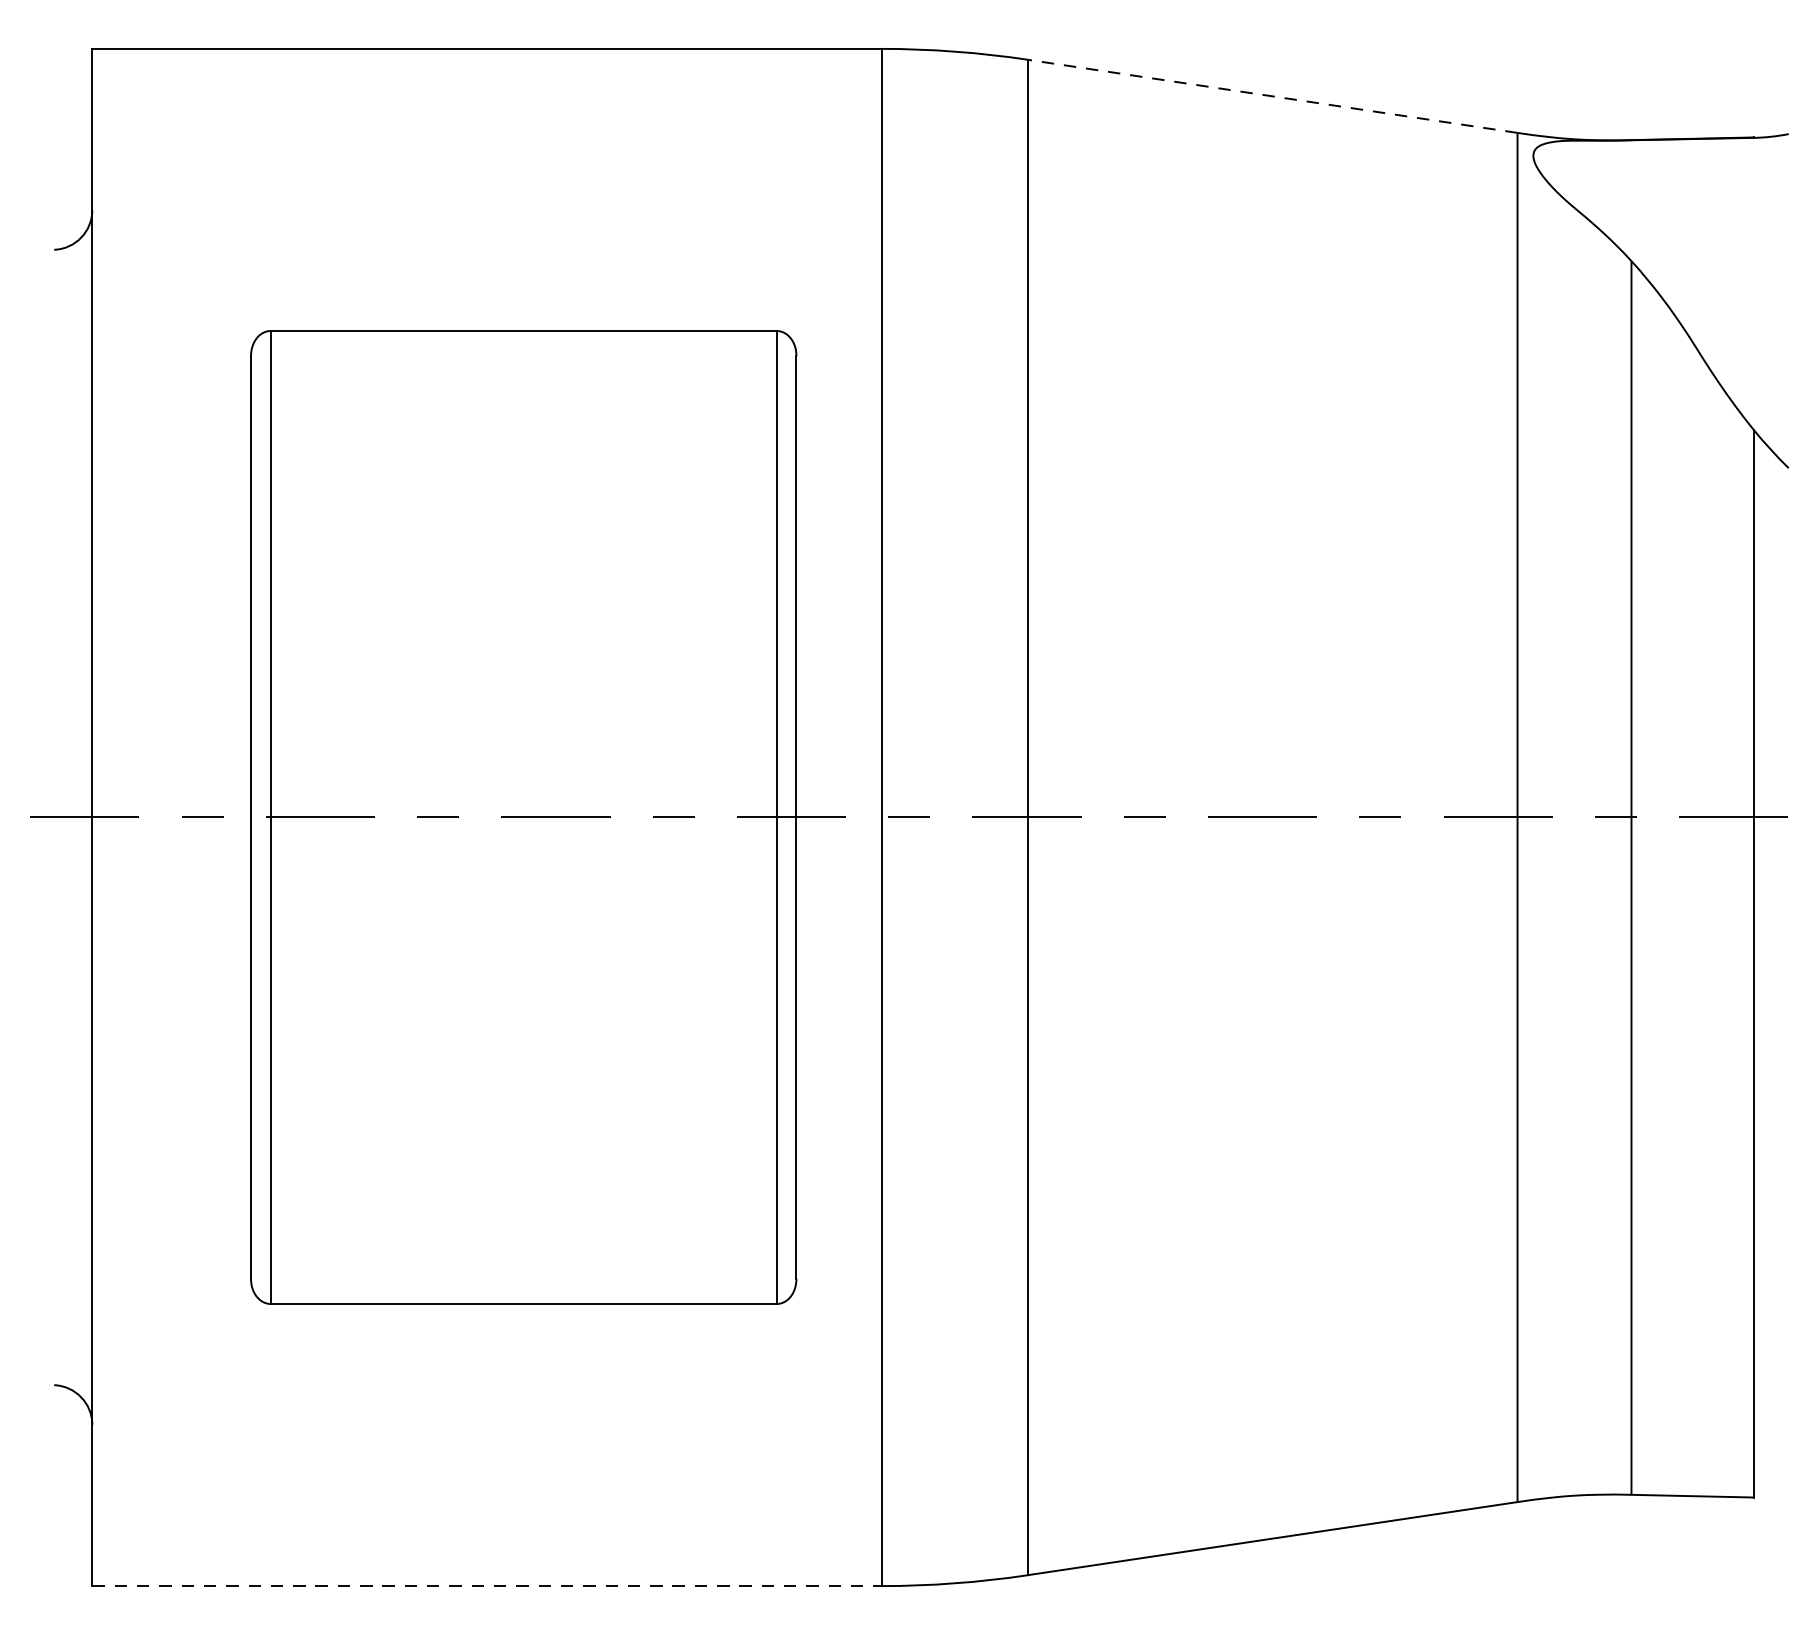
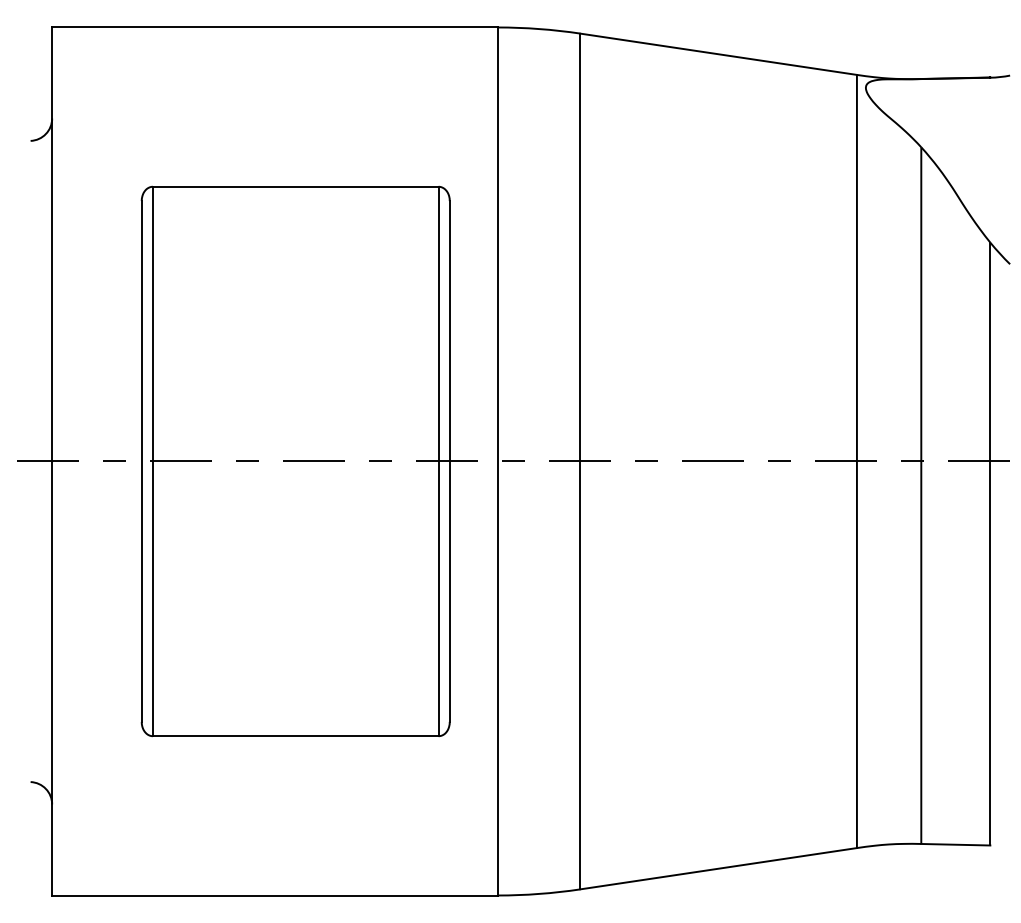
line: (1272, 96) -> (718, 54), dashed -> solid
line: (486, 1586) -> (274, 895), dashed -> solid

